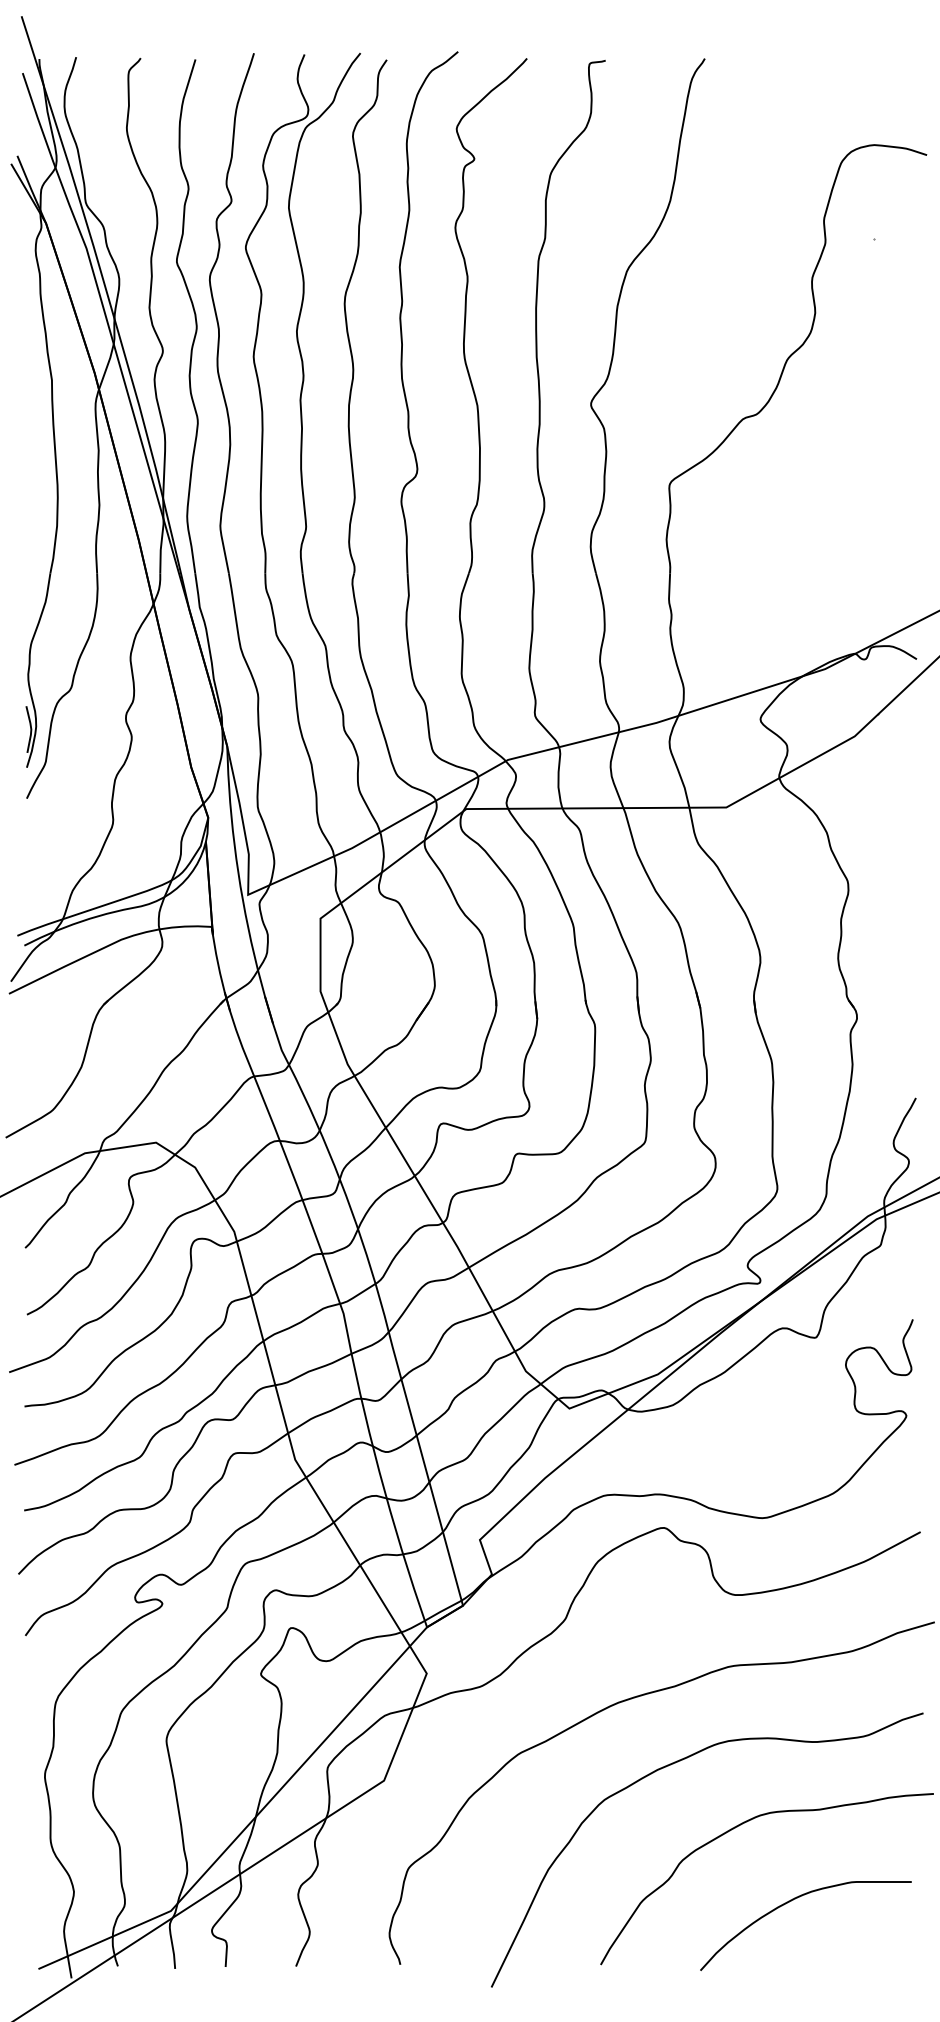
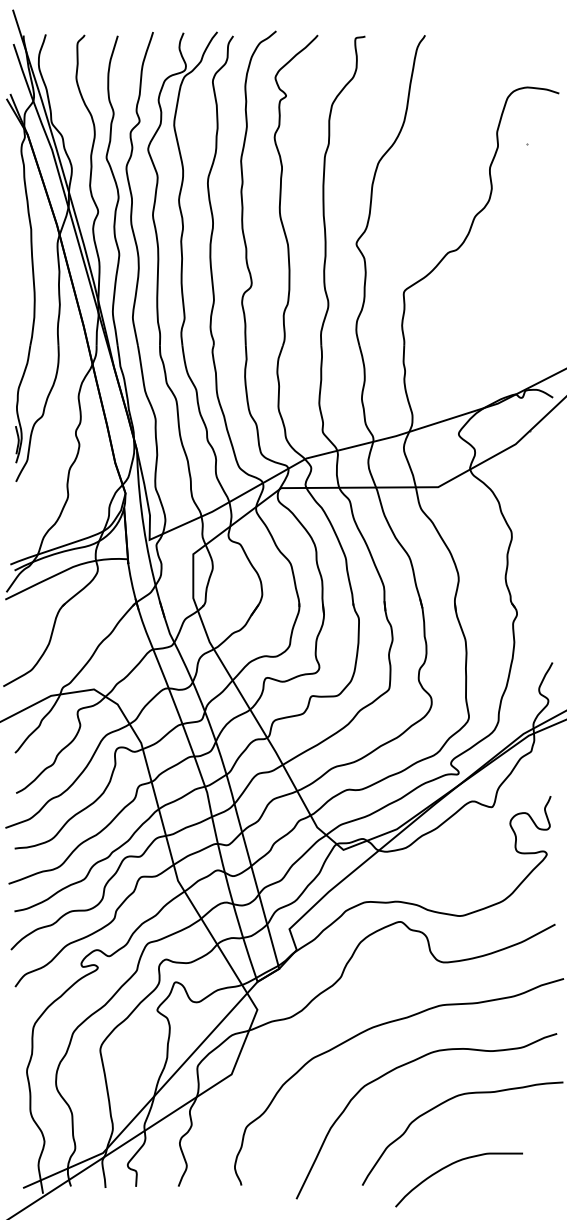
curve: (793, 1901) -> (451, 1165), moved

